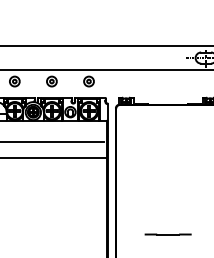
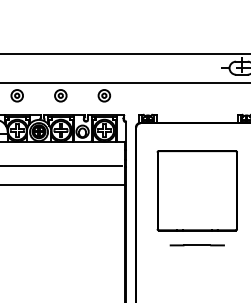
part: (167, 162) -> (196, 190), added
line: (167, 234) -> (196, 245), moved

